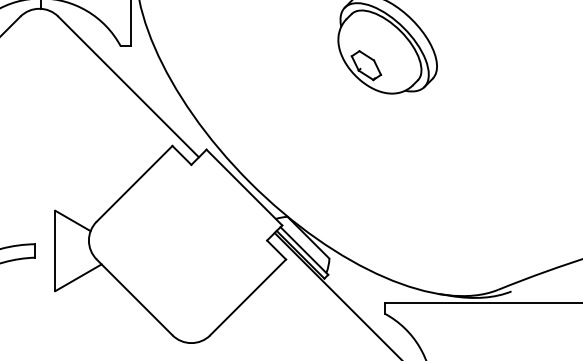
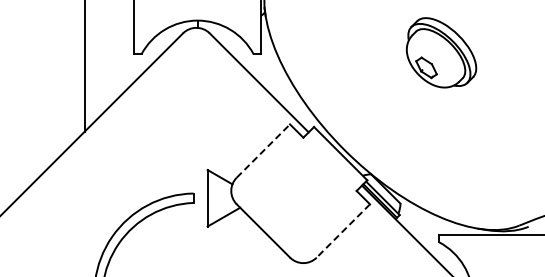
line: (134, 184) -> (263, 151), solid -> dashed
line: (248, 296) -> (343, 230), solid -> dashed

